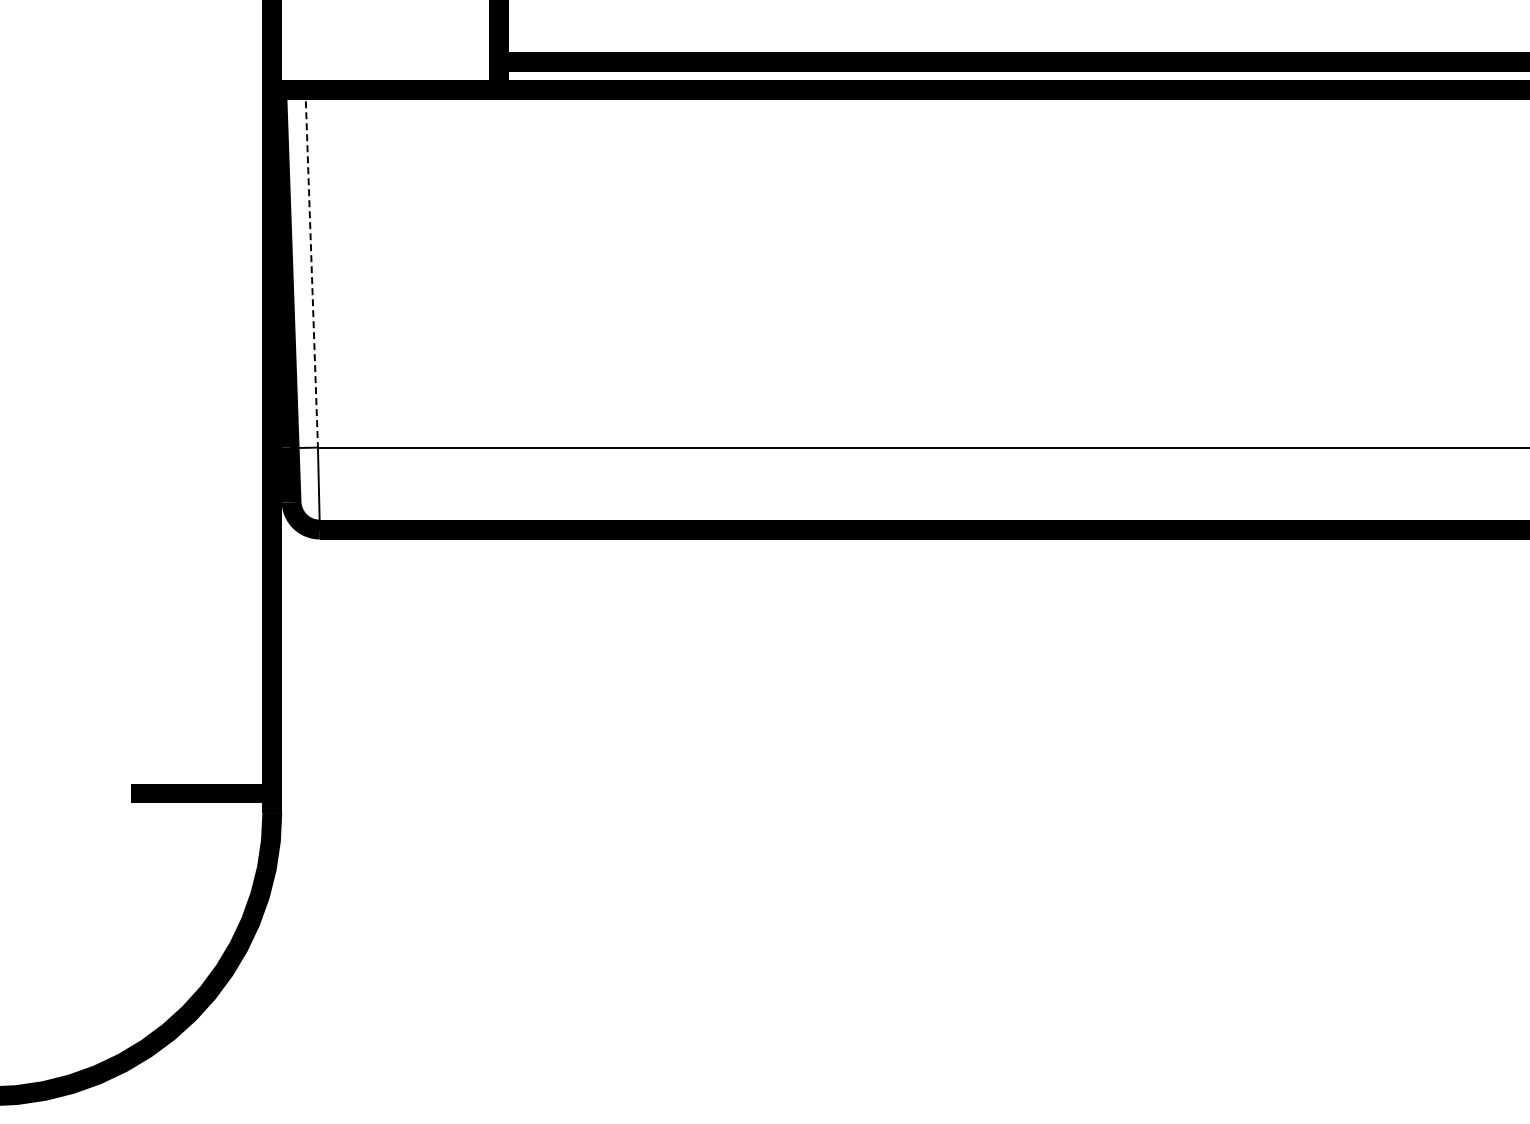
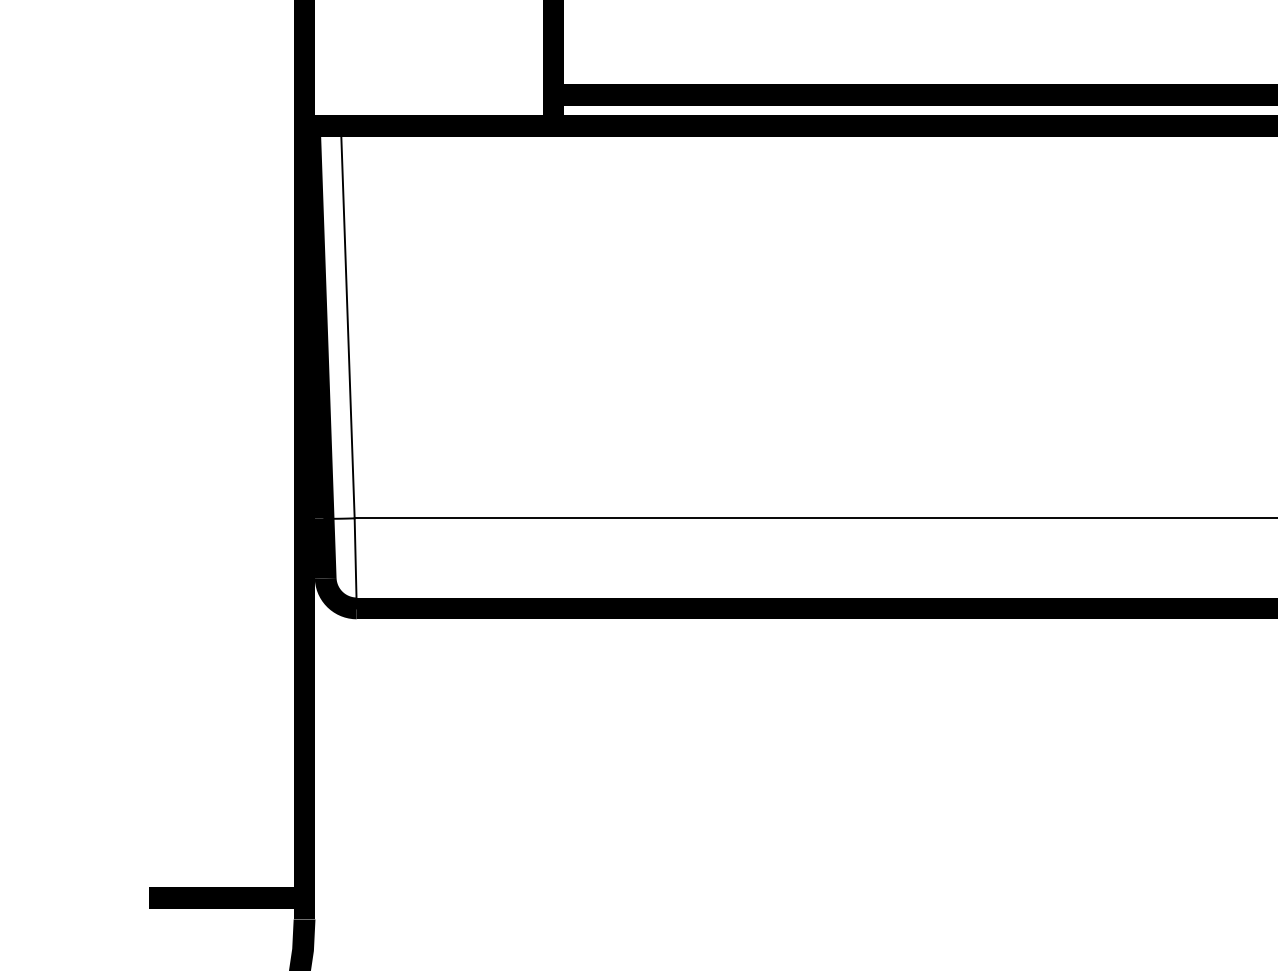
line: (311, 268) -> (347, 321), dashed -> solid

